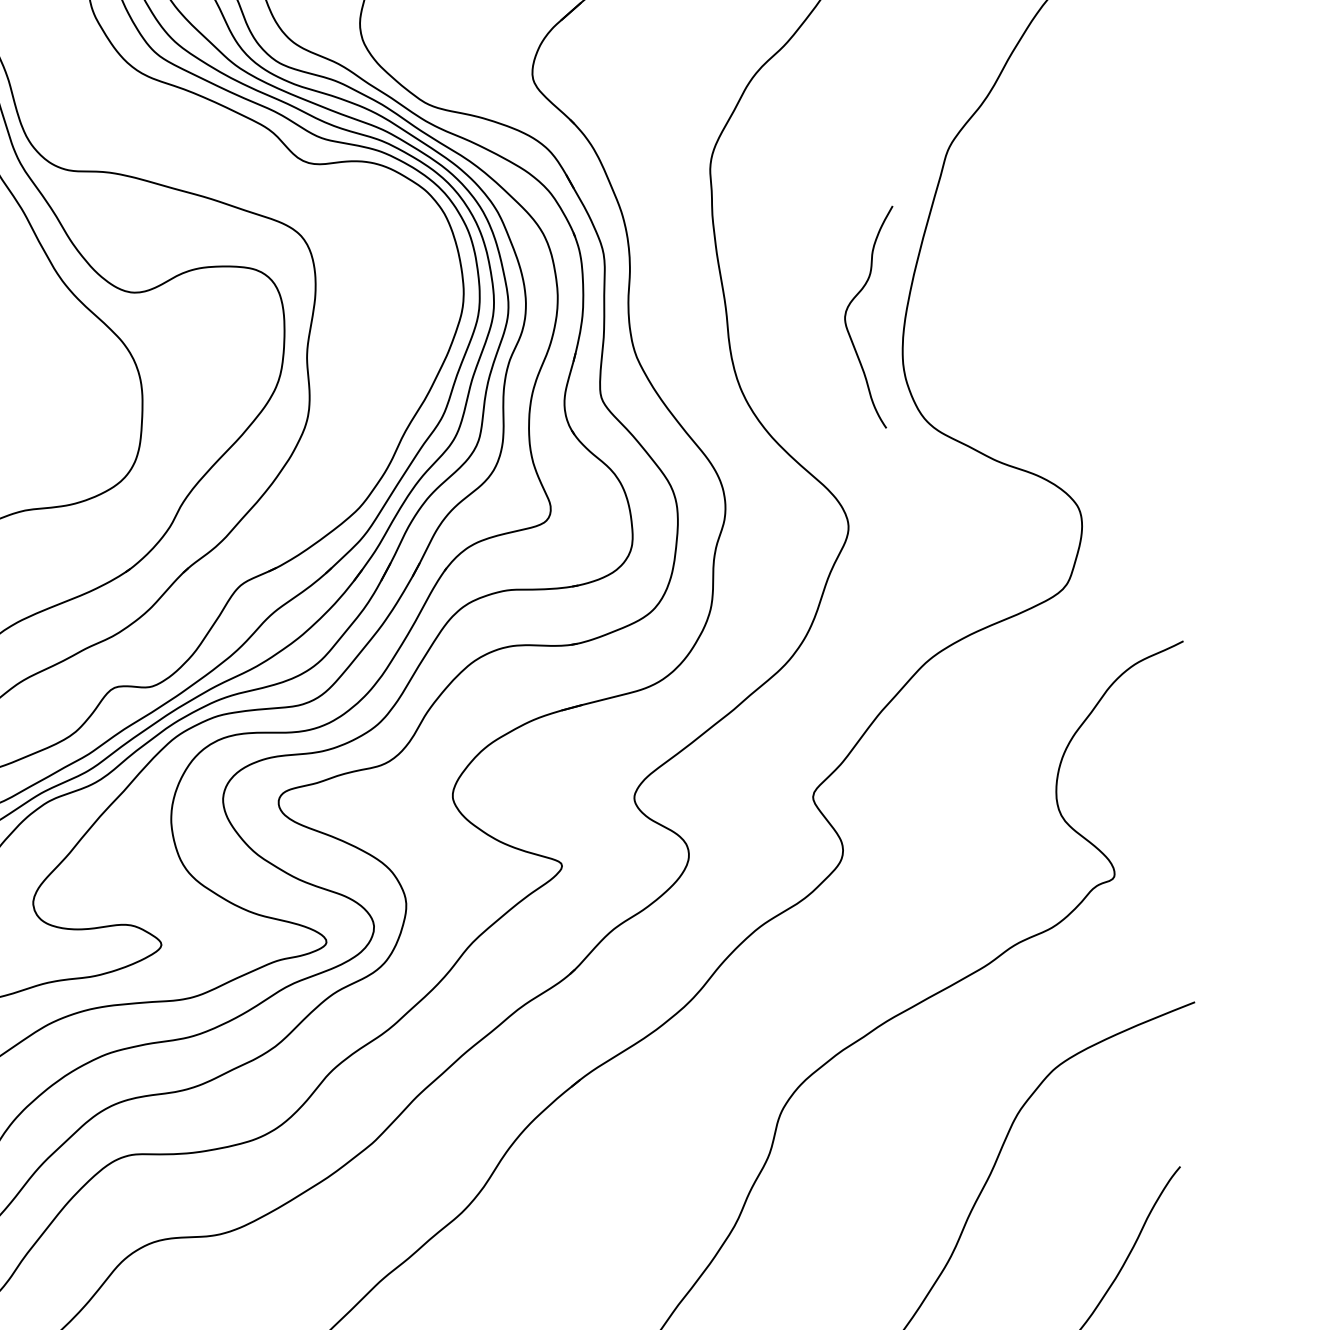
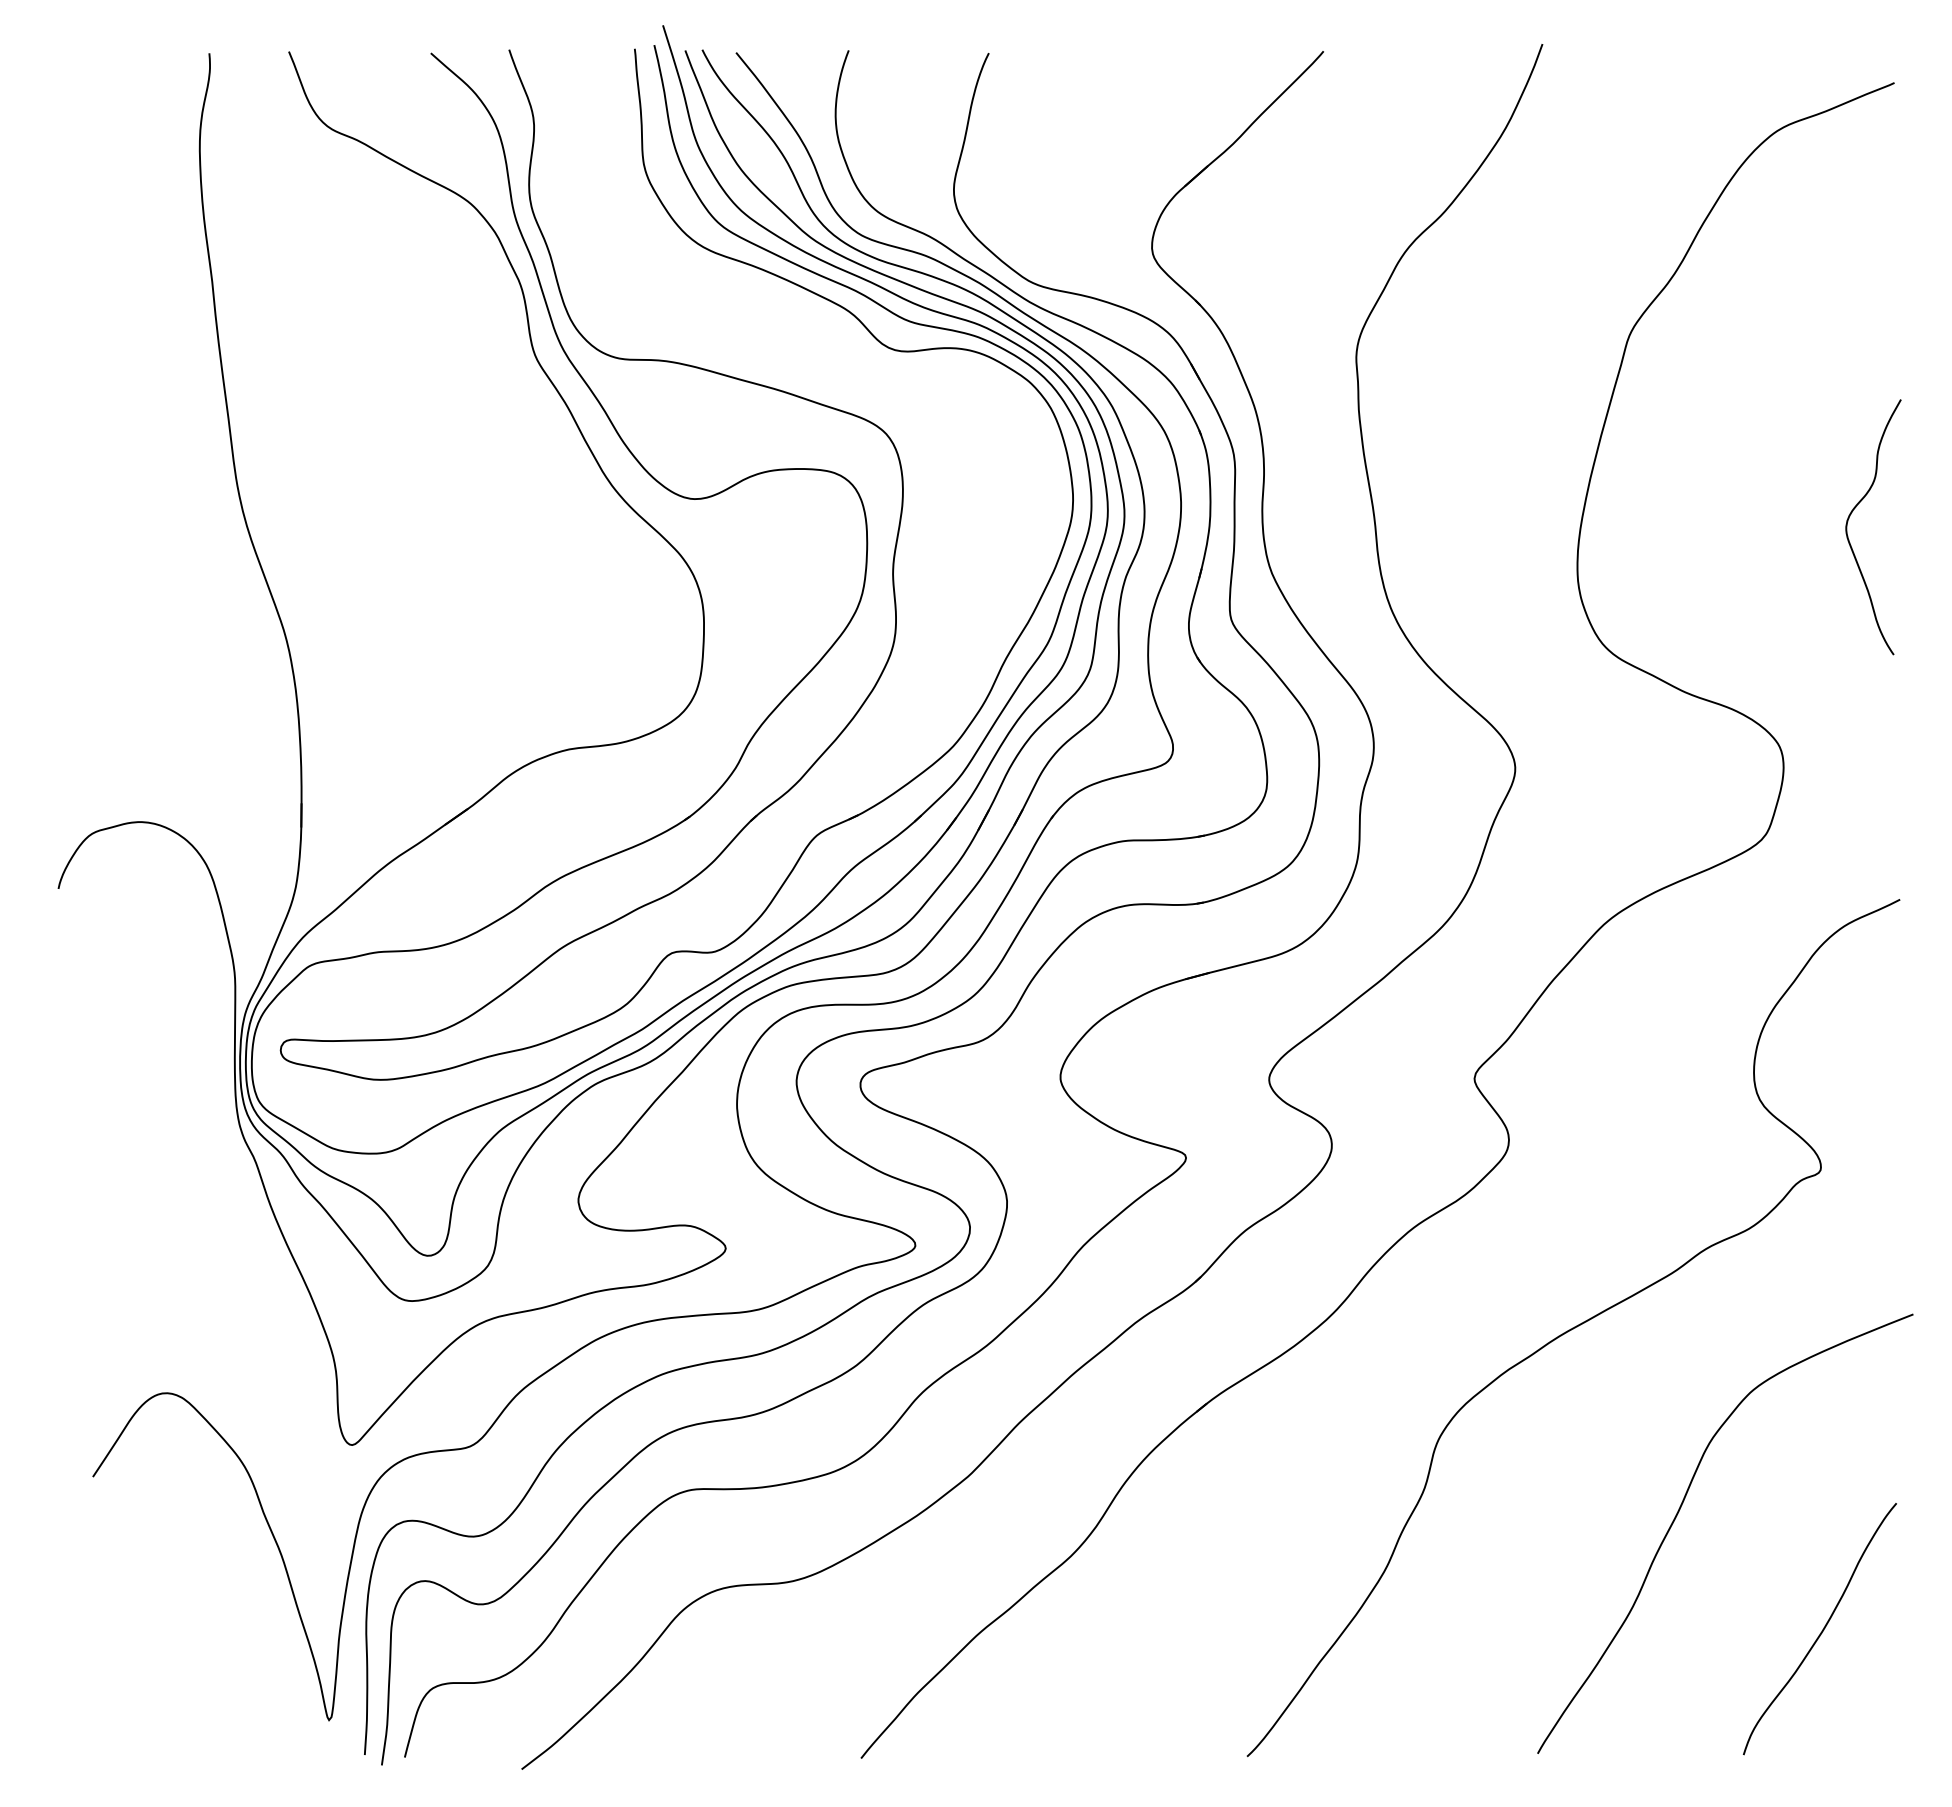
curve: (848, 307) -> (1850, 516), moved

